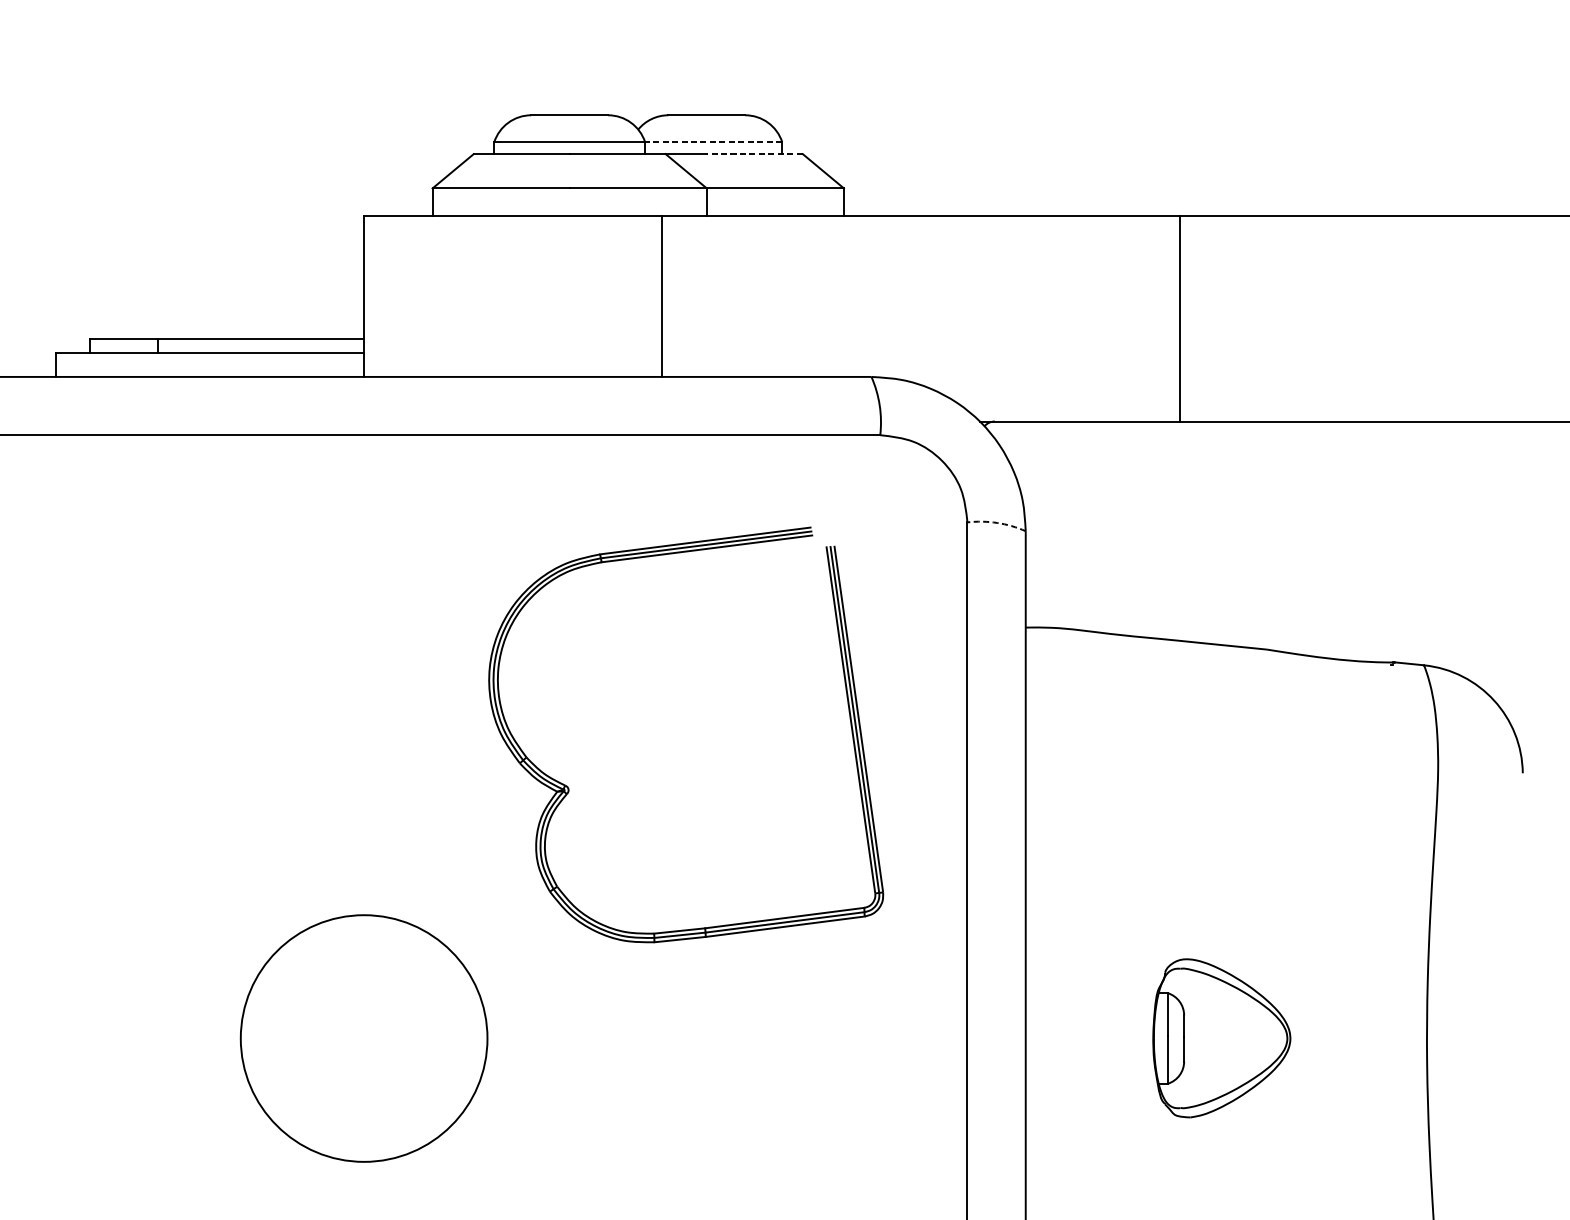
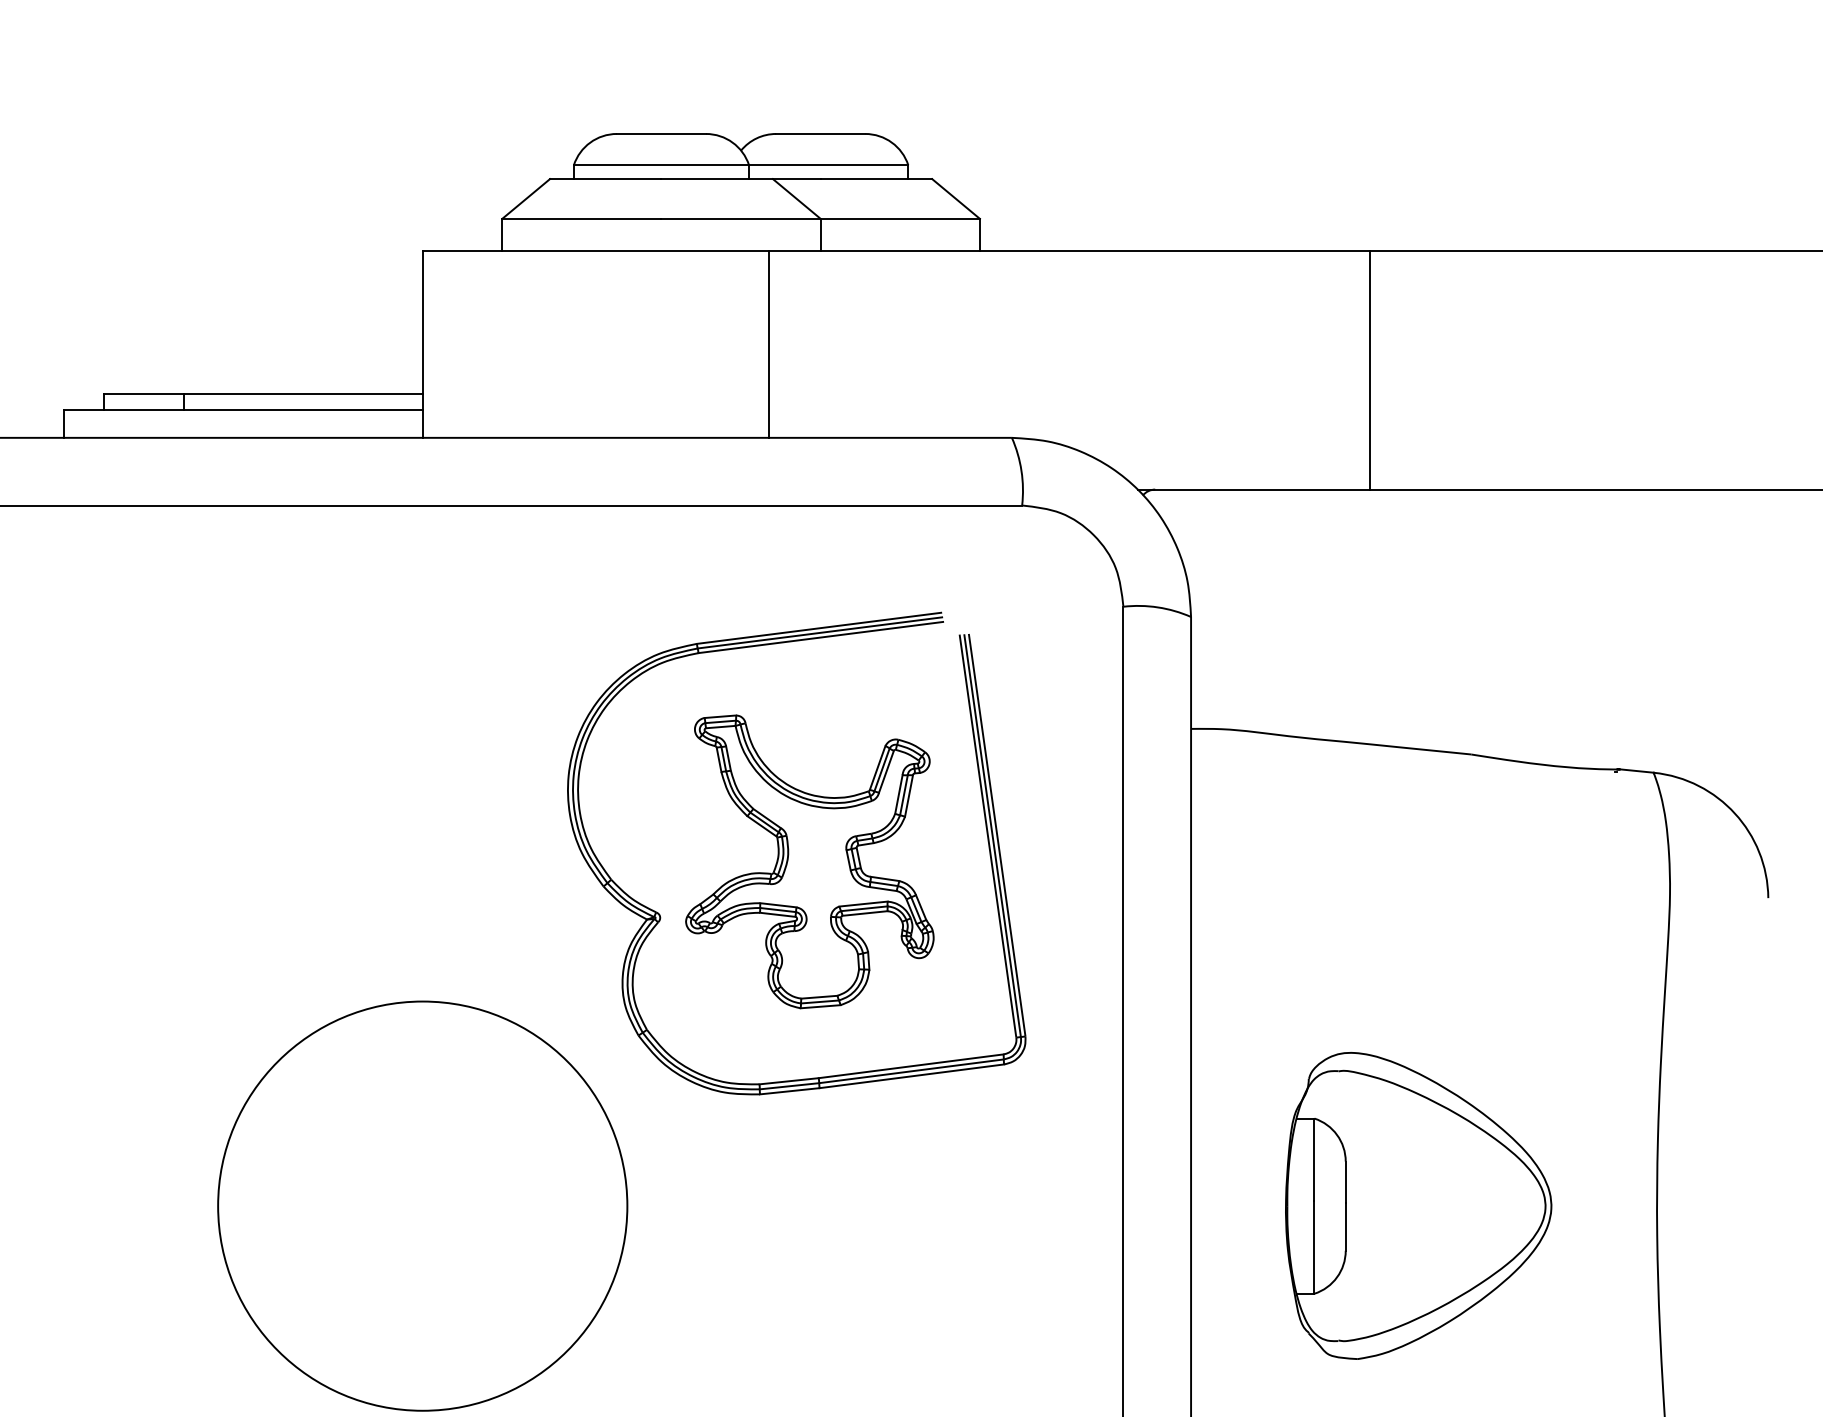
line: (713, 142) -> (828, 165), dashed -> solid
line: (754, 154) -> (876, 179), dashed -> solid
arc: (996, 523) -> (1157, 607), dashed -> solid
part: (697, 741) -> (809, 861), added
circle: (363, 1037) -> (422, 1205), size x1.43
part: (1221, 1037) -> (1418, 1205), size x1.67

